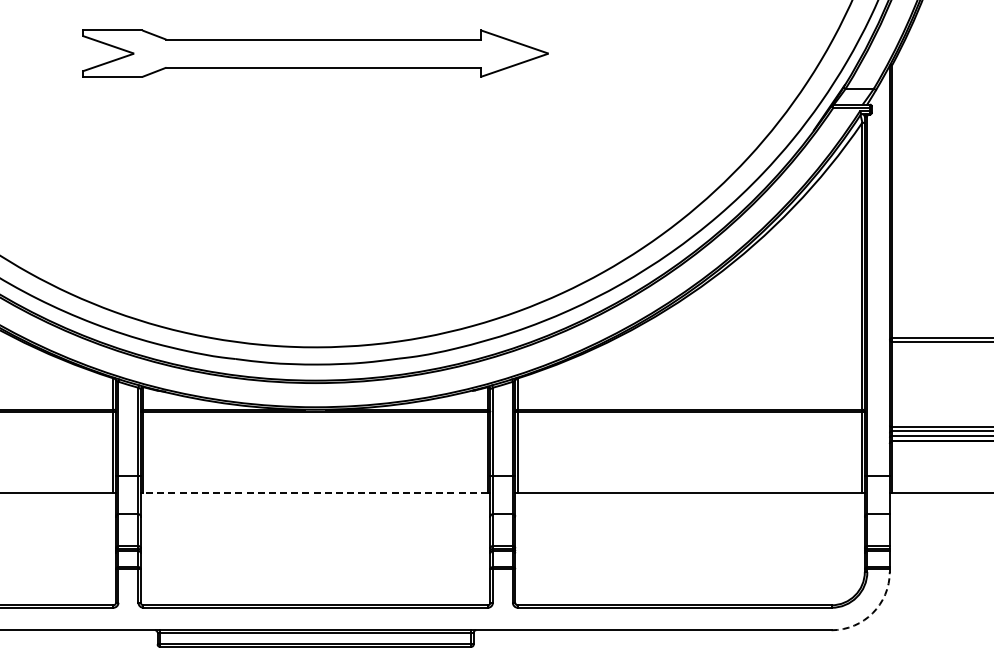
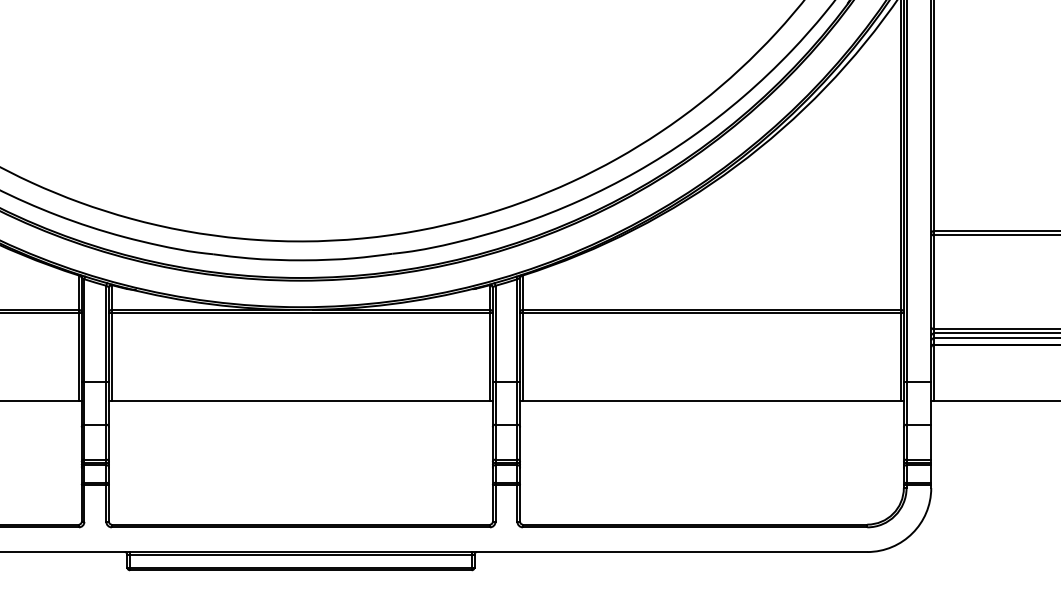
line: (315, 492) -> (300, 400), dashed -> solid
arc: (872, 613) -> (912, 533), dashed -> solid

